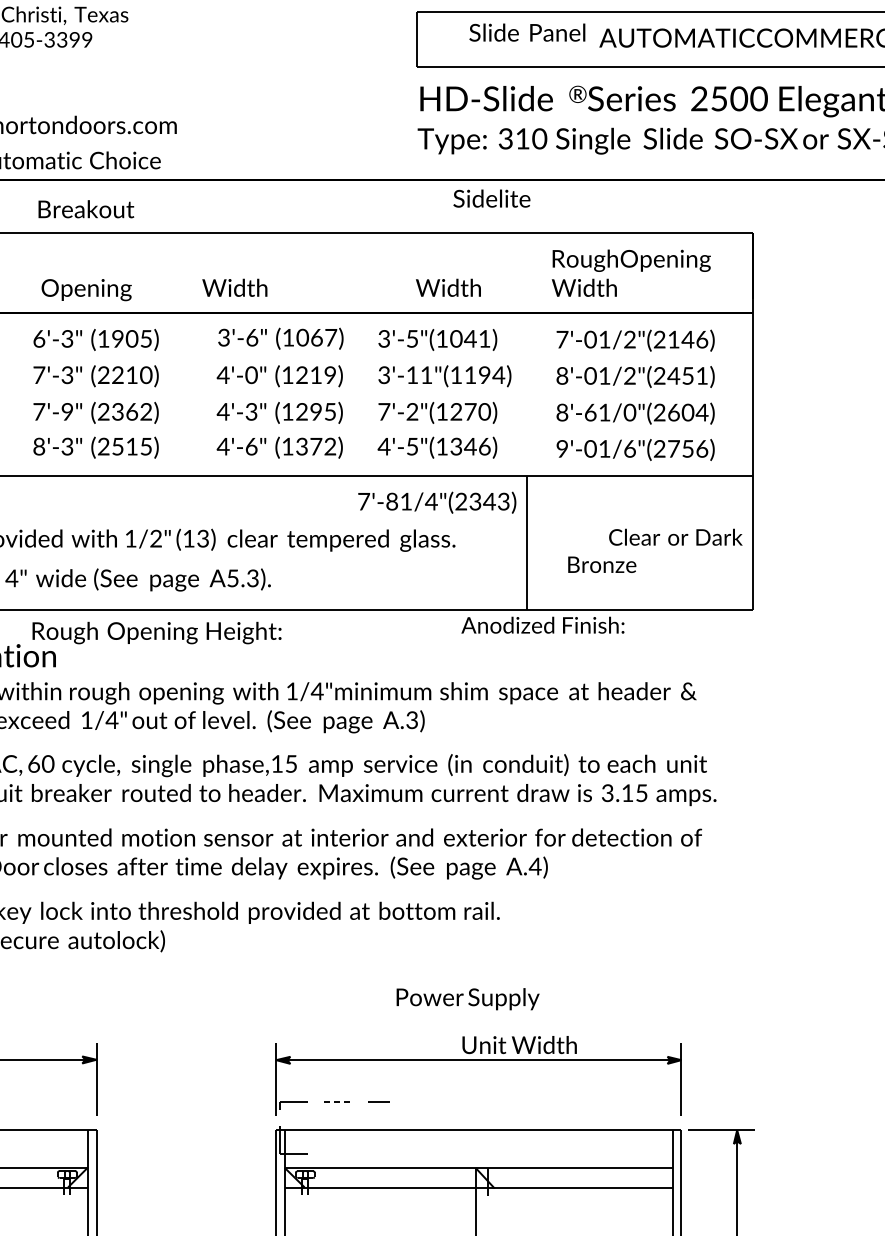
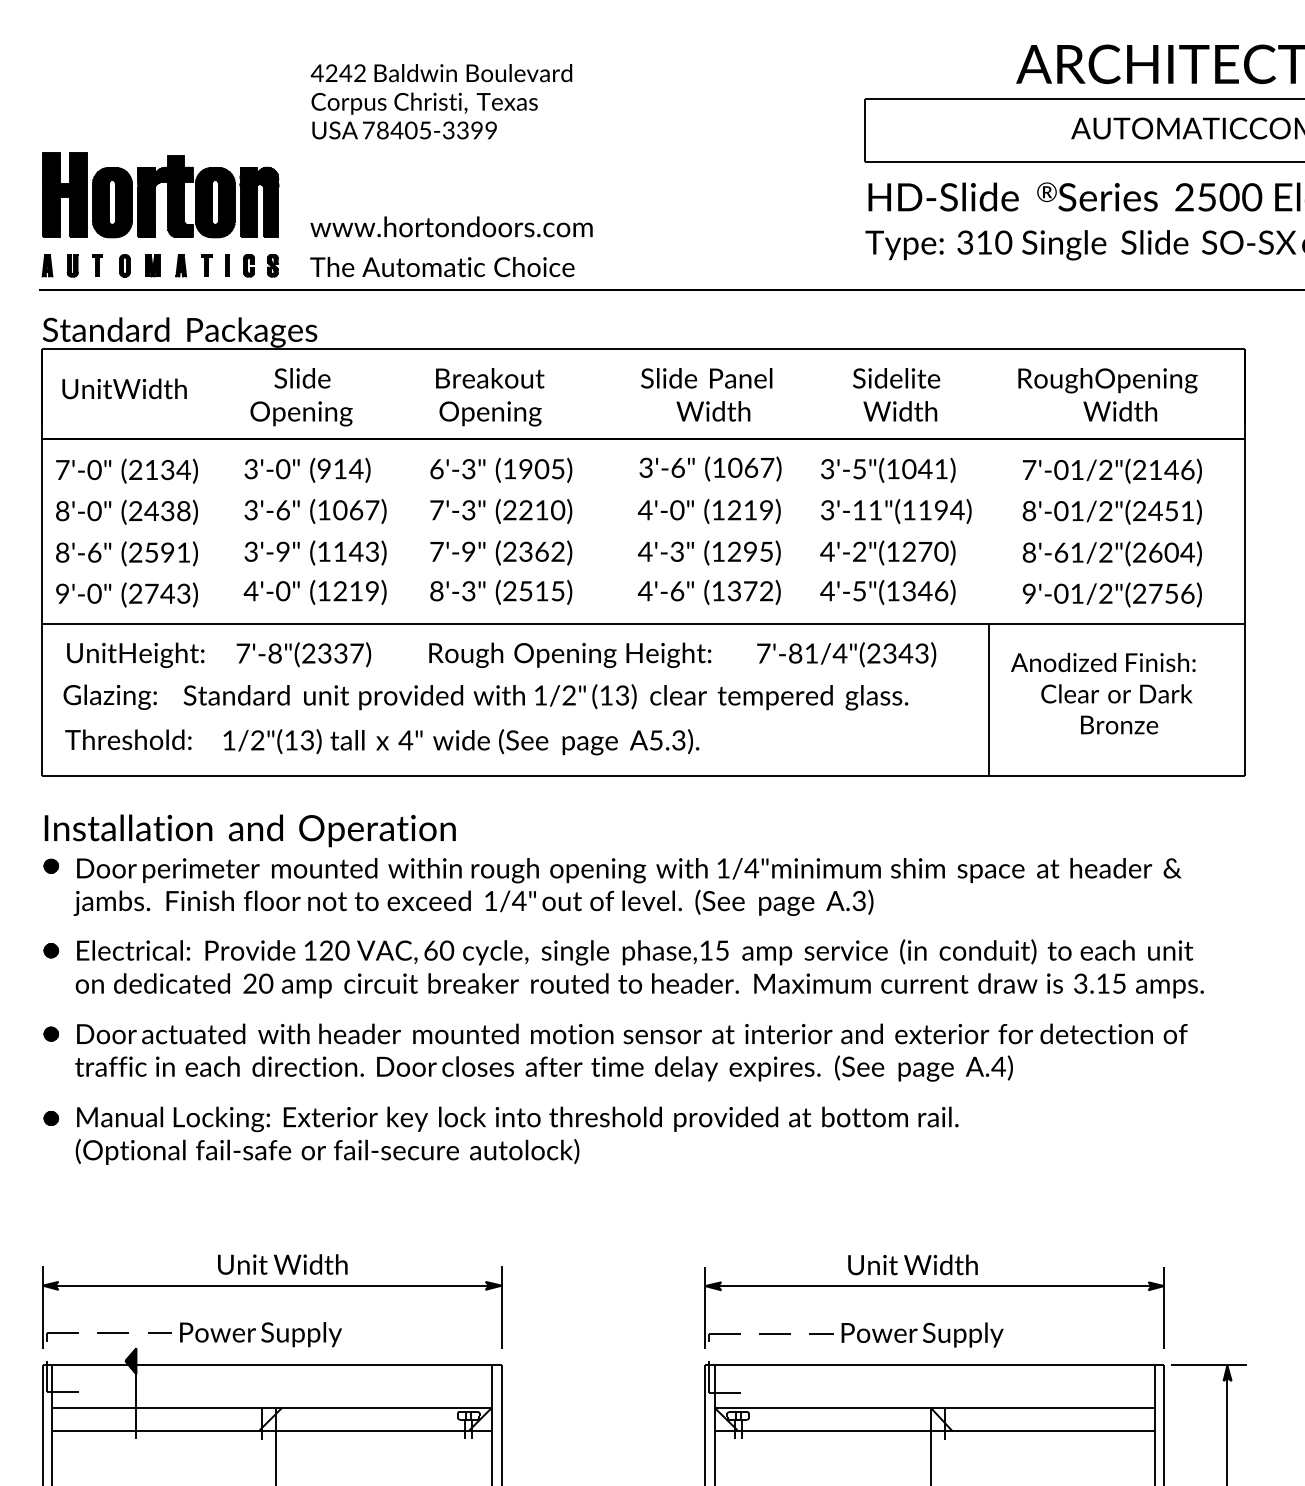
text: (527, 32) -> (706, 378), moved
text: (491, 198) -> (896, 378), moved
text: (86, 209) -> (490, 378), moved
text: (234, 287) -> (713, 411), moved
text: (584, 287) -> (1120, 411), moved
text: (384, 411) -> (827, 551), 7'-2"(1270) -> 4'-2"(1270)
text: (629, 412) -> (1105, 552), 8'-61/0"(2604) -> 8'-61/2"(2604)
text: (629, 448) -> (1105, 593), 9'-01/6"(2756) -> 9'-01/2"(2756)
text: (437, 502) -> (846, 654), moved
text: (675, 536) -> (1116, 693), moved
text: (602, 564) -> (1119, 724), moved
text: (543, 625) -> (1103, 662), moved
text: (157, 632) -> (570, 654), moved
text: (468, 998) -> (922, 1334), moved
text: (519, 1044) -> (912, 1264), moved
line: (338, 1102) -> (775, 1333), dashed -> solid

